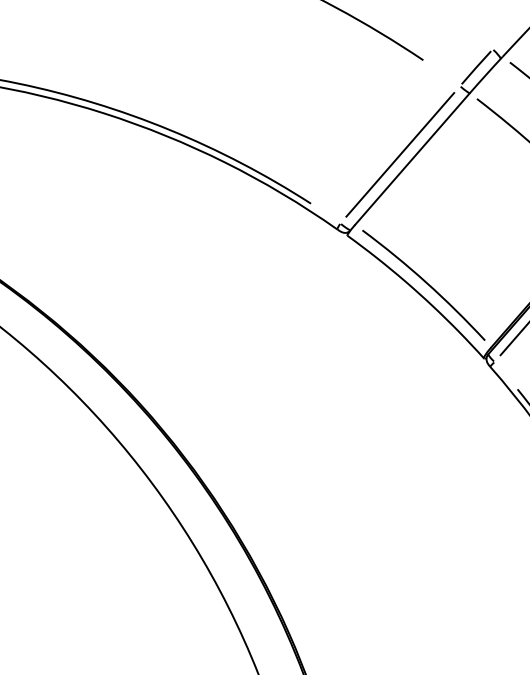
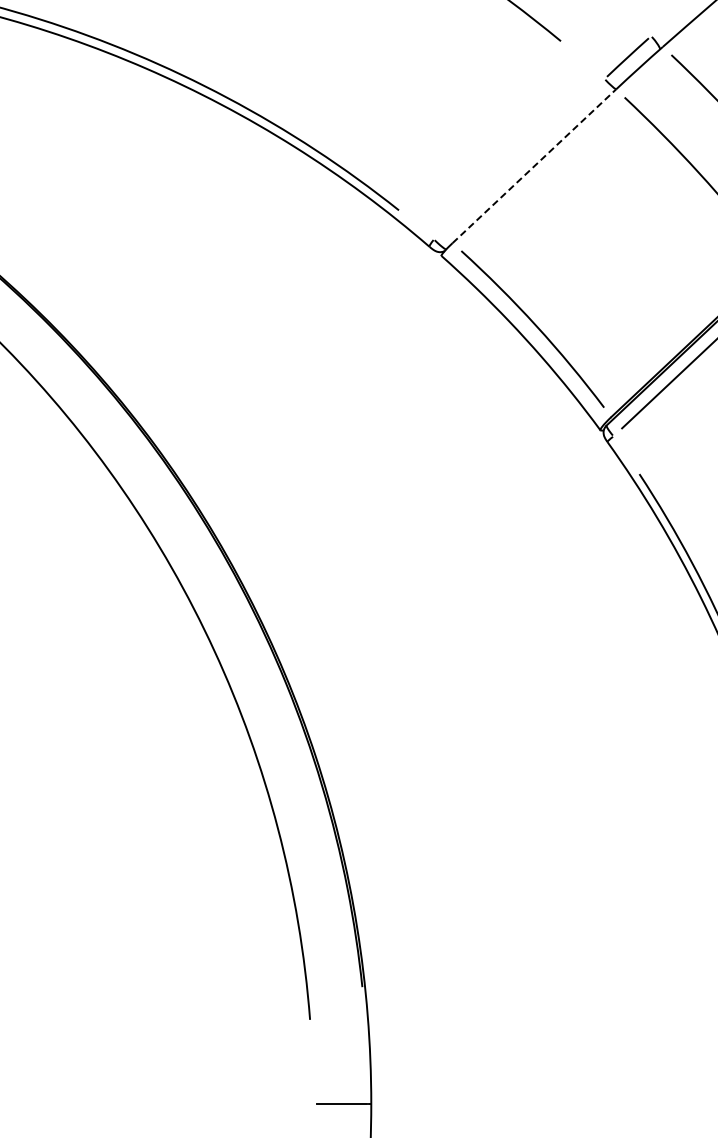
line: (400, 155) -> (519, 159), removed
line: (412, 158) -> (534, 165), solid -> dashed

